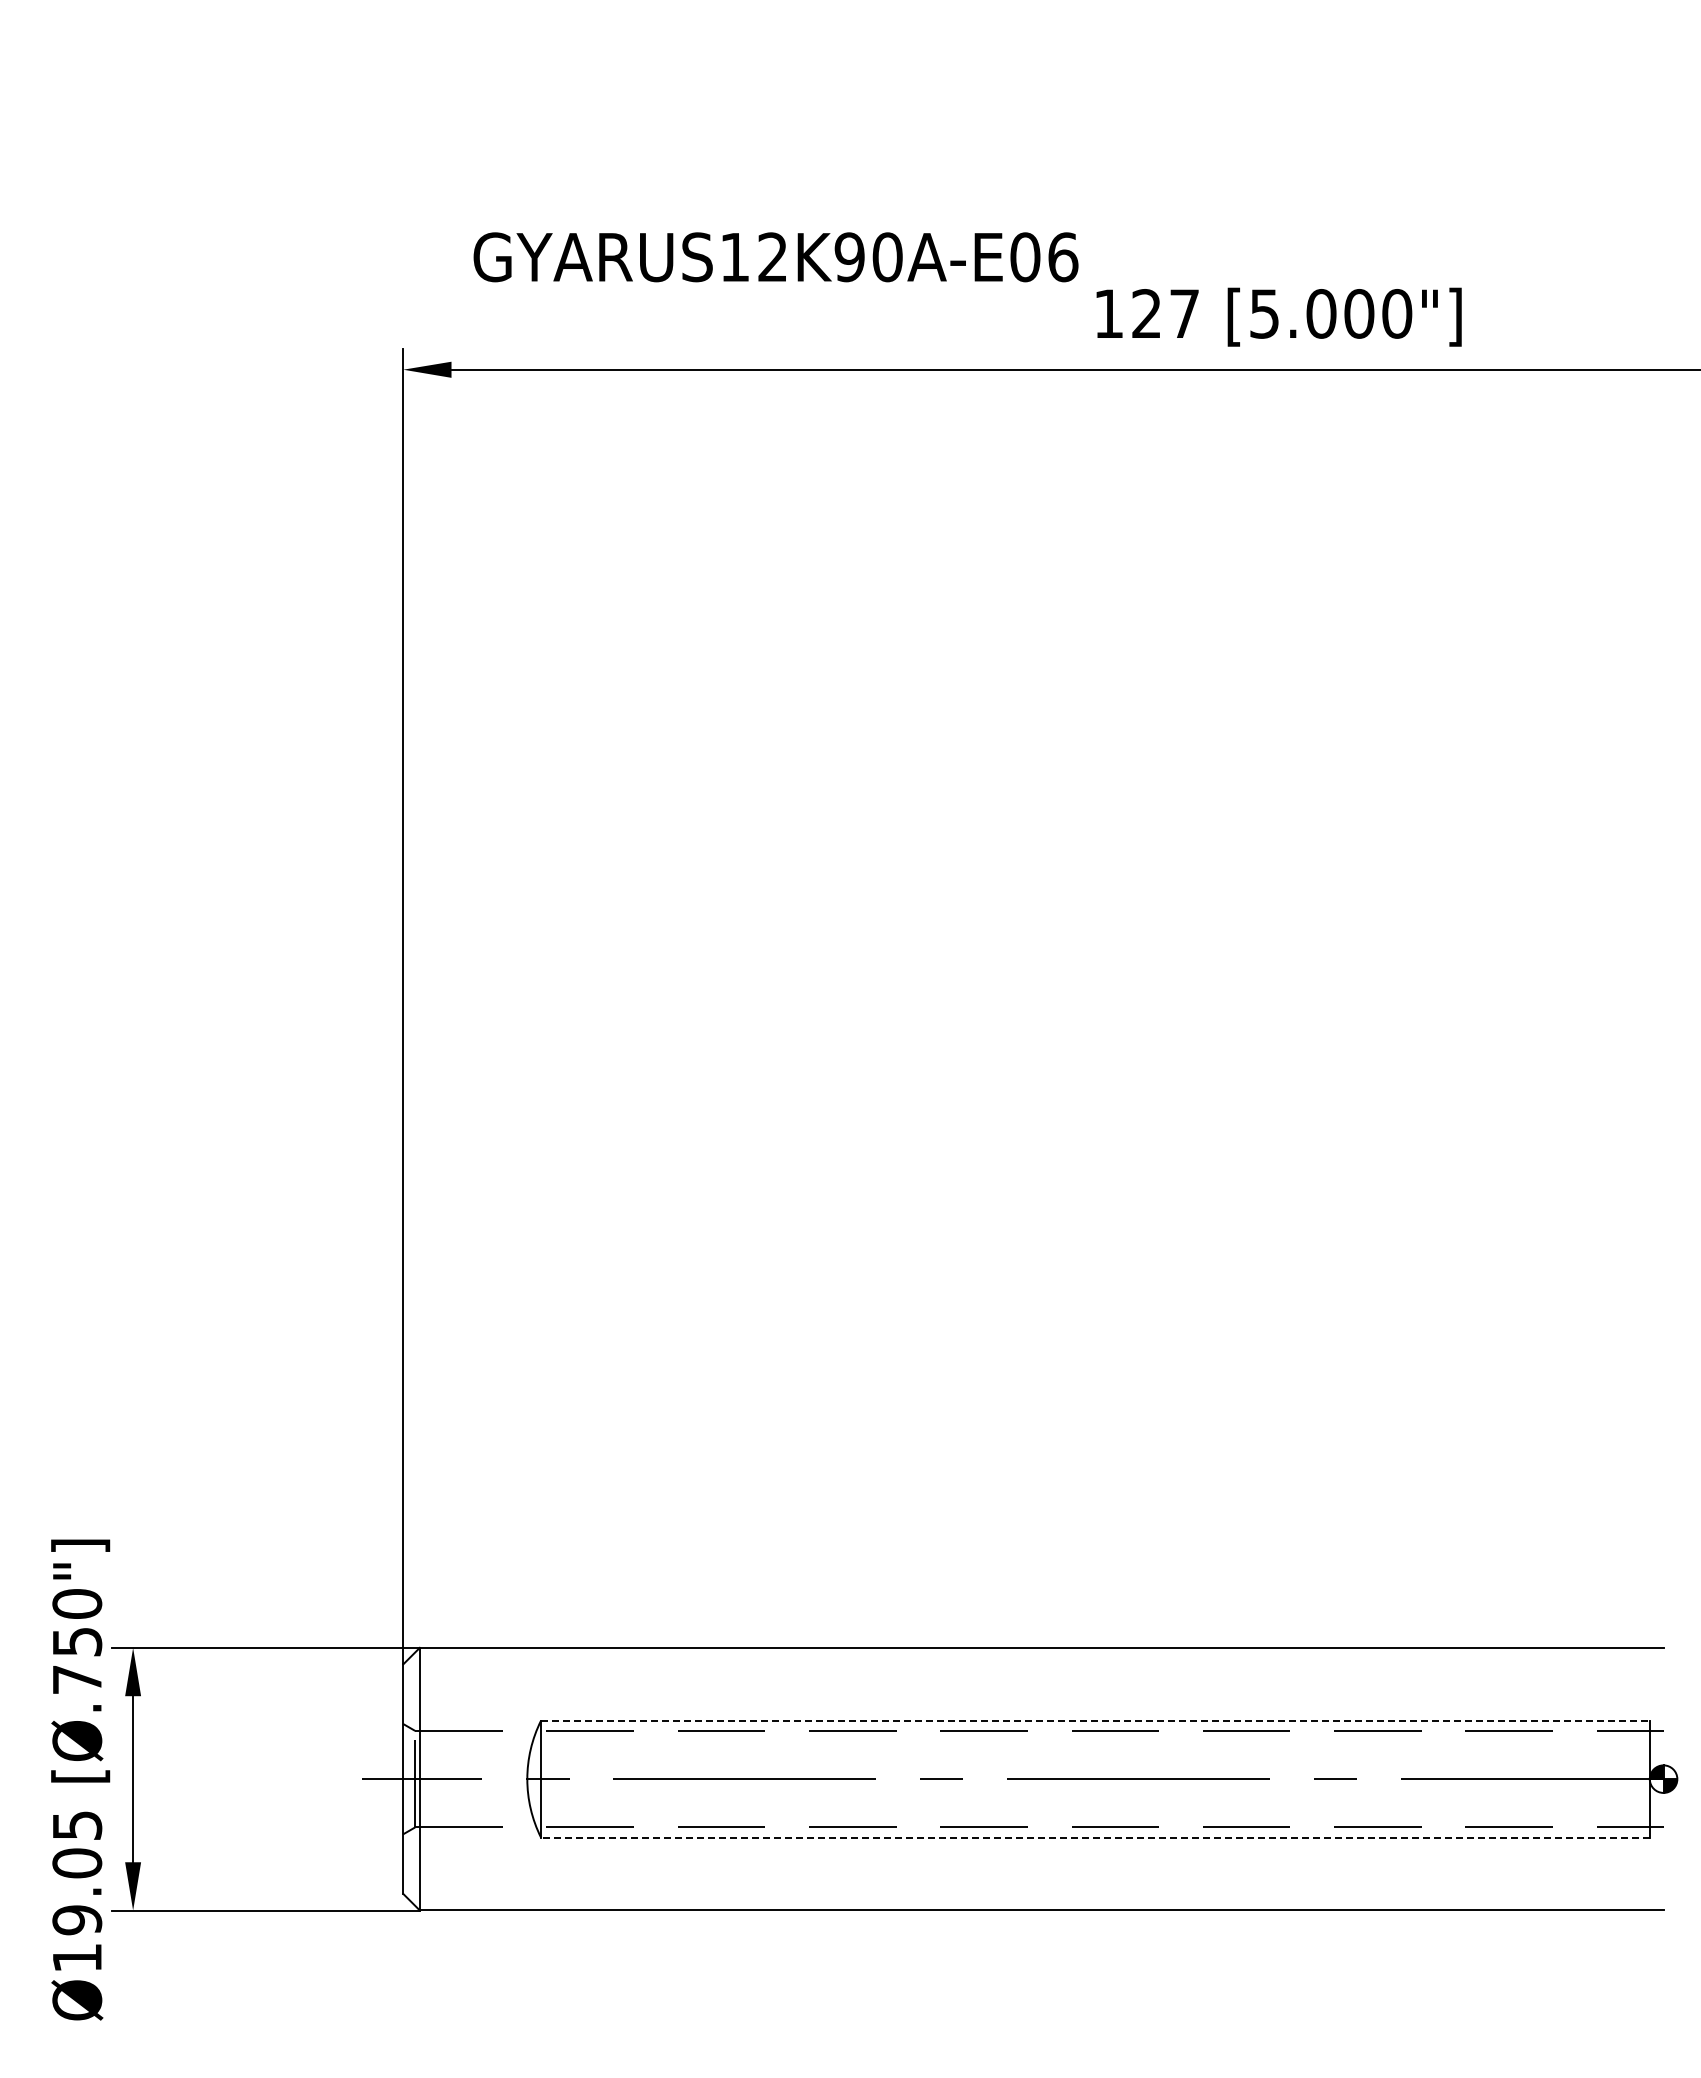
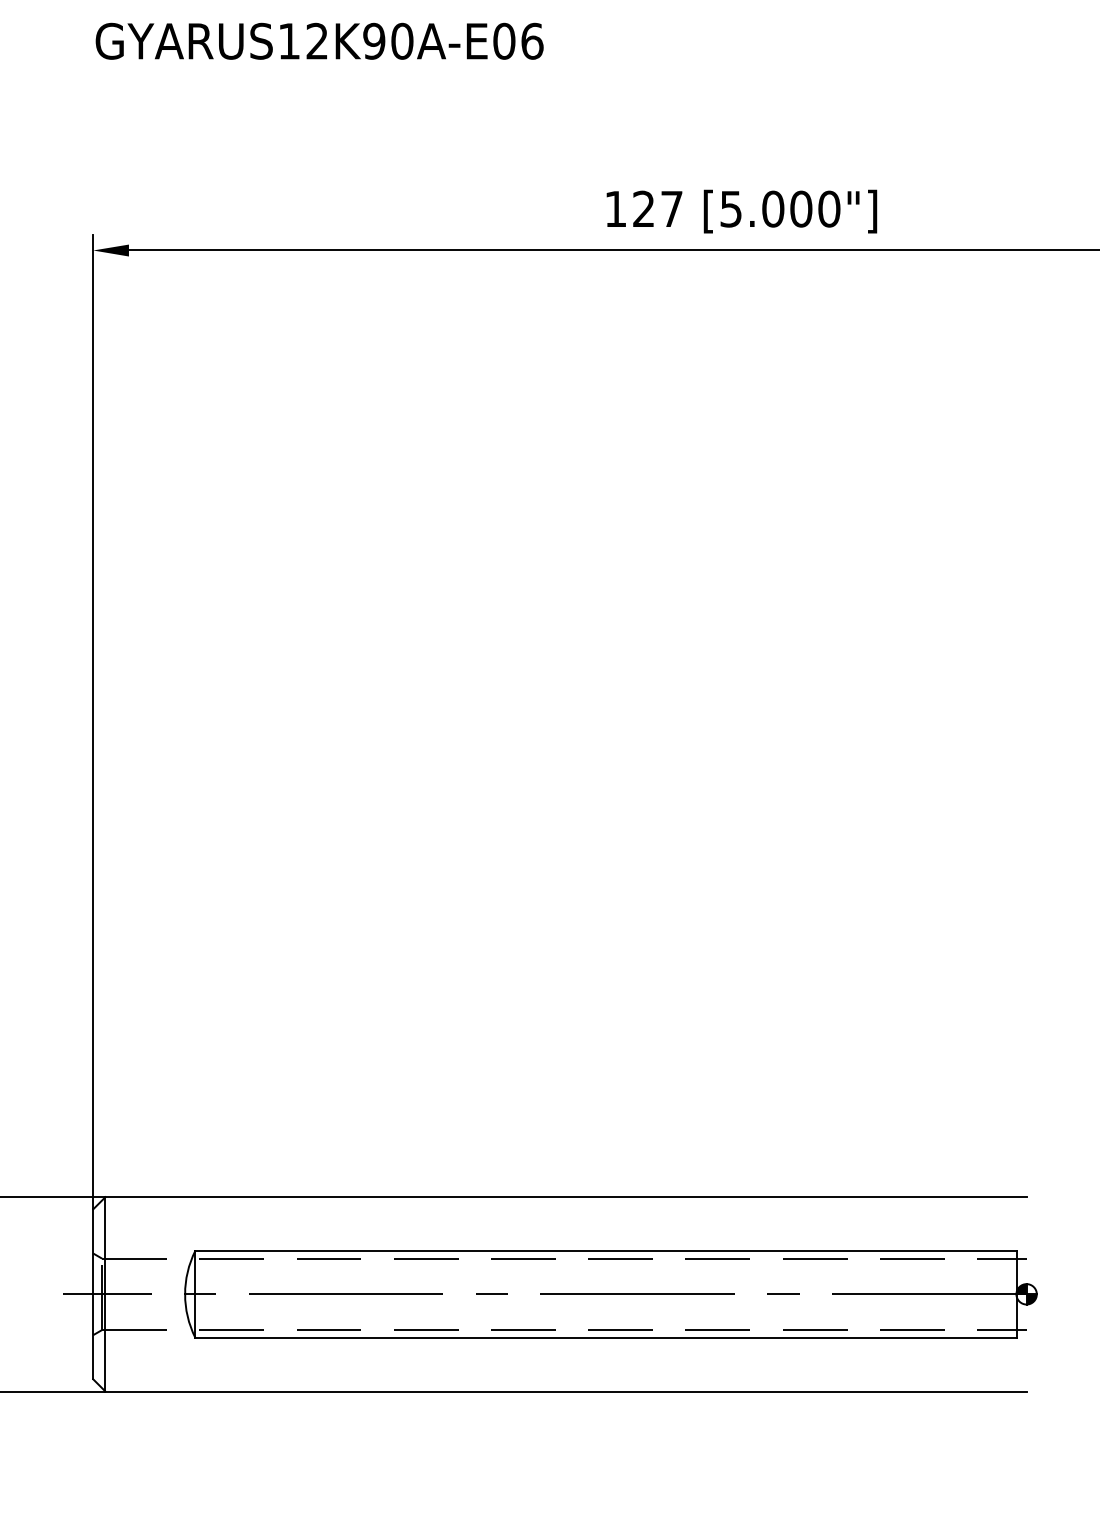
text: (775, 257) -> (319, 41), moved
line: (1096, 1720) -> (606, 1250), dashed -> solid
line: (1095, 1837) -> (605, 1337), dashed -> solid

